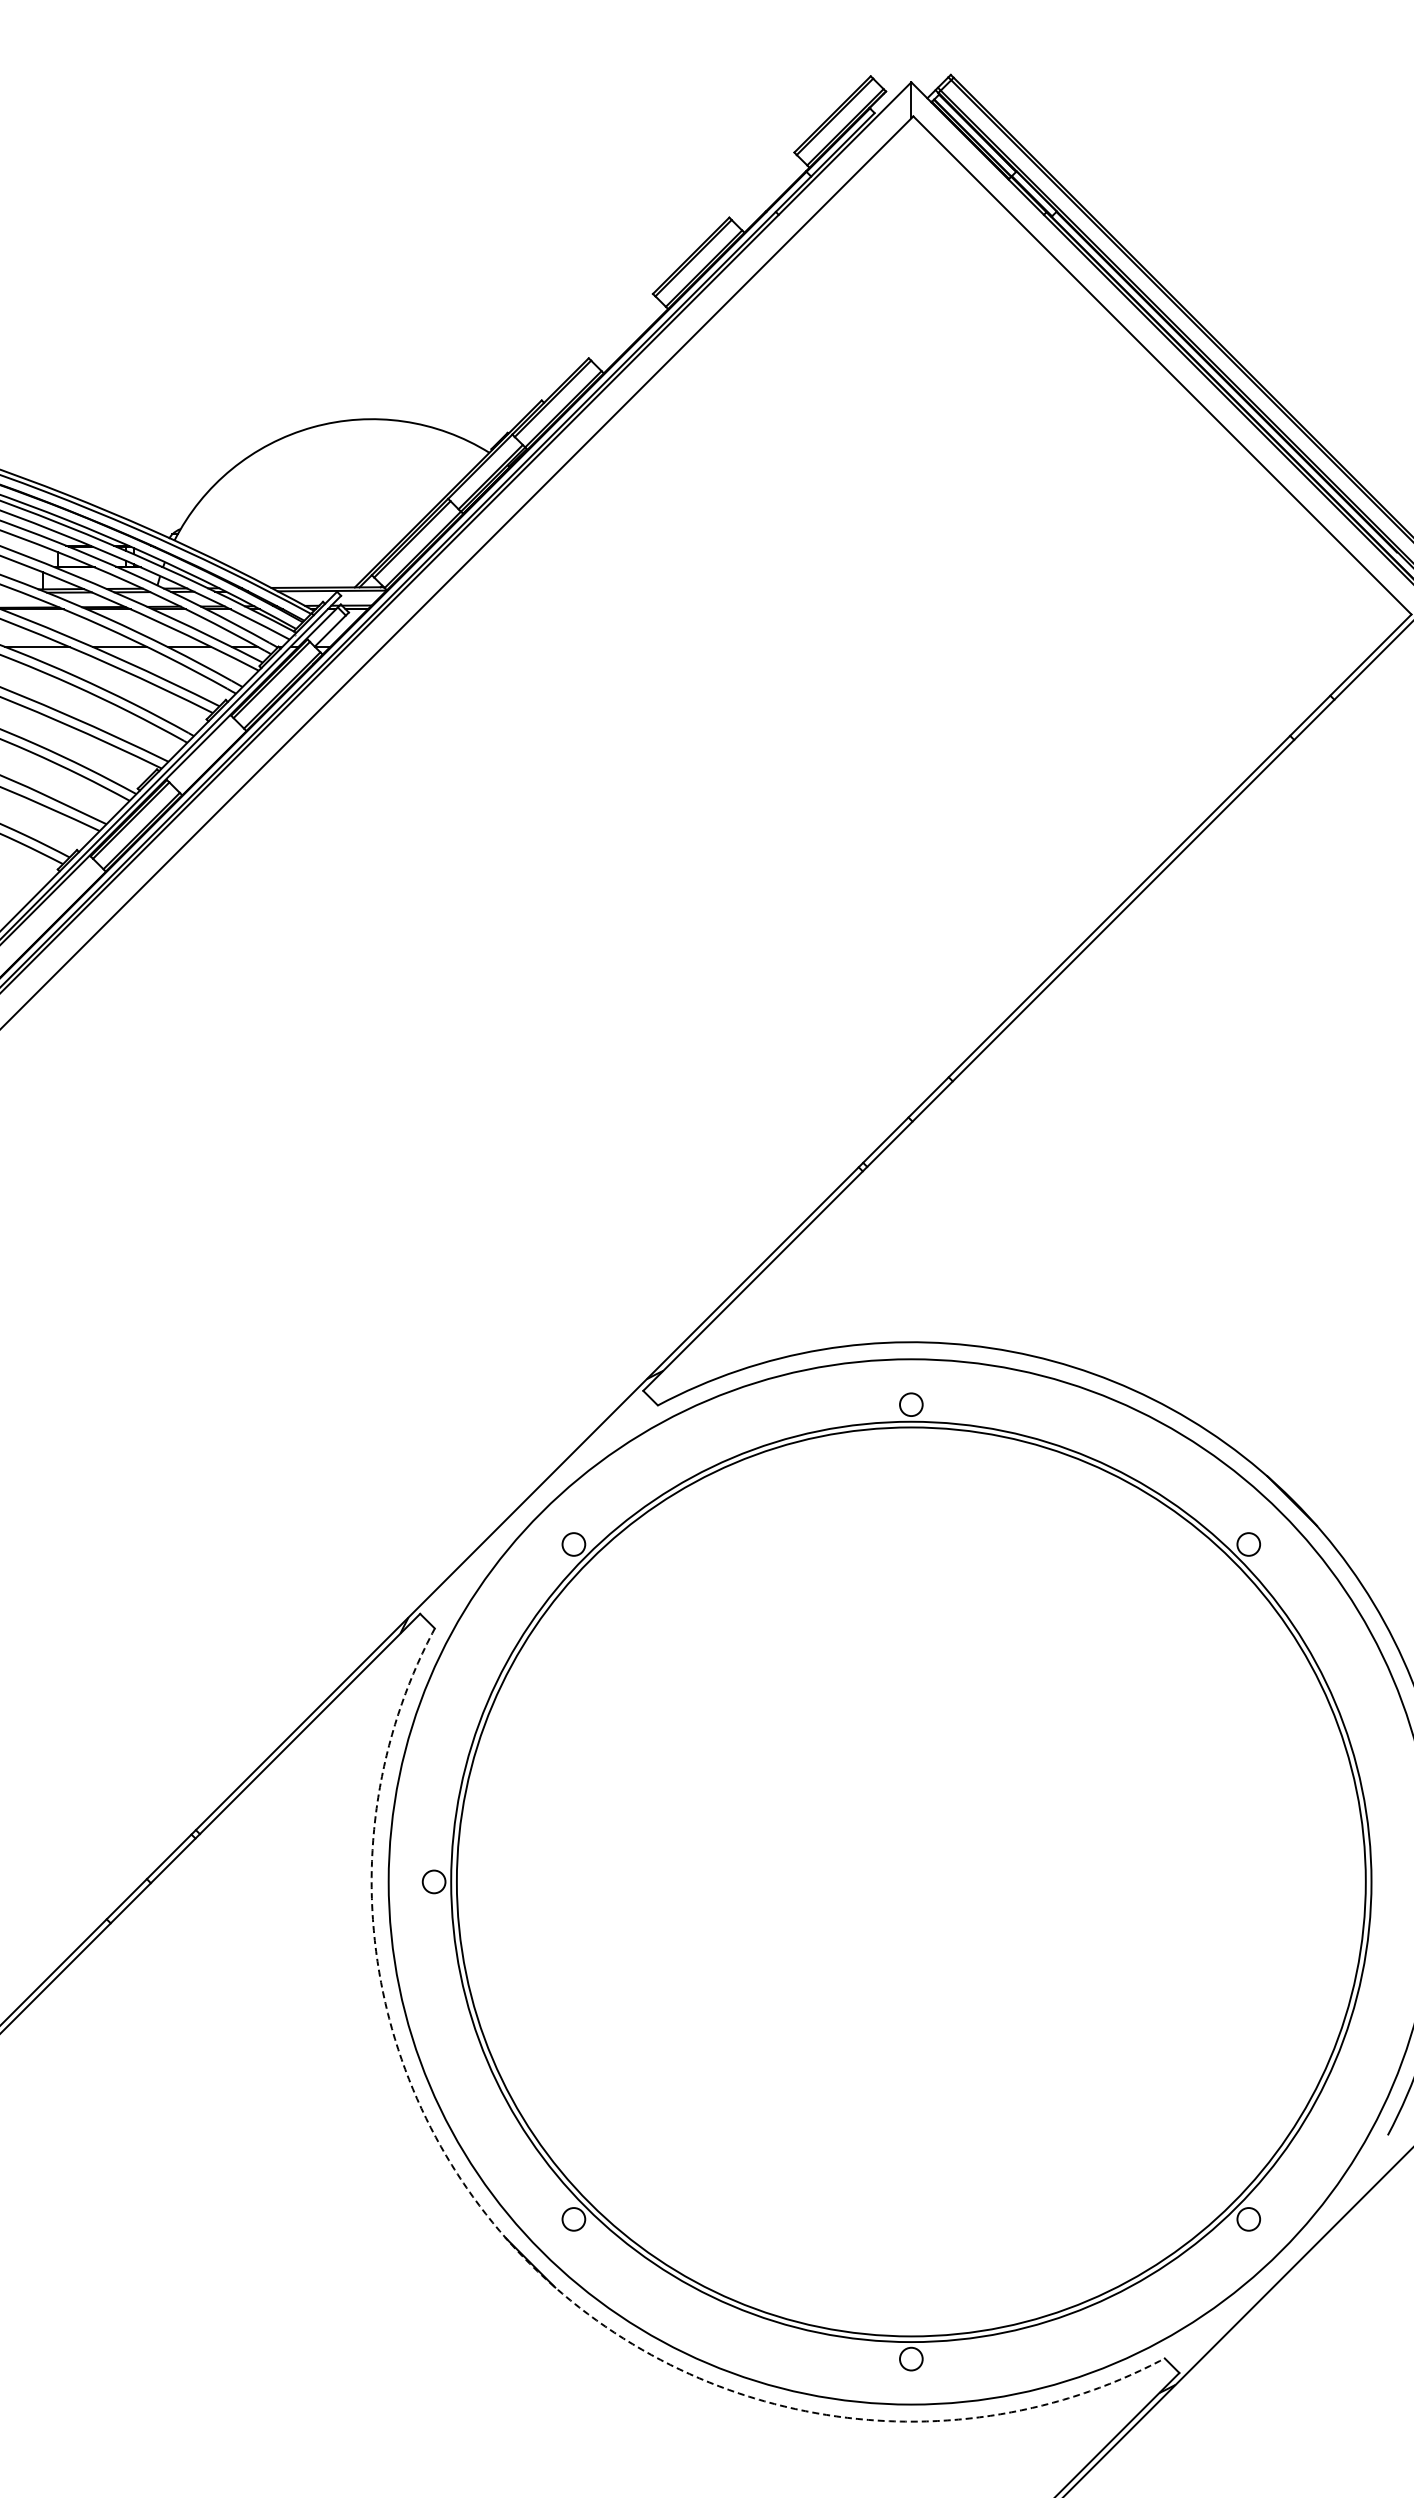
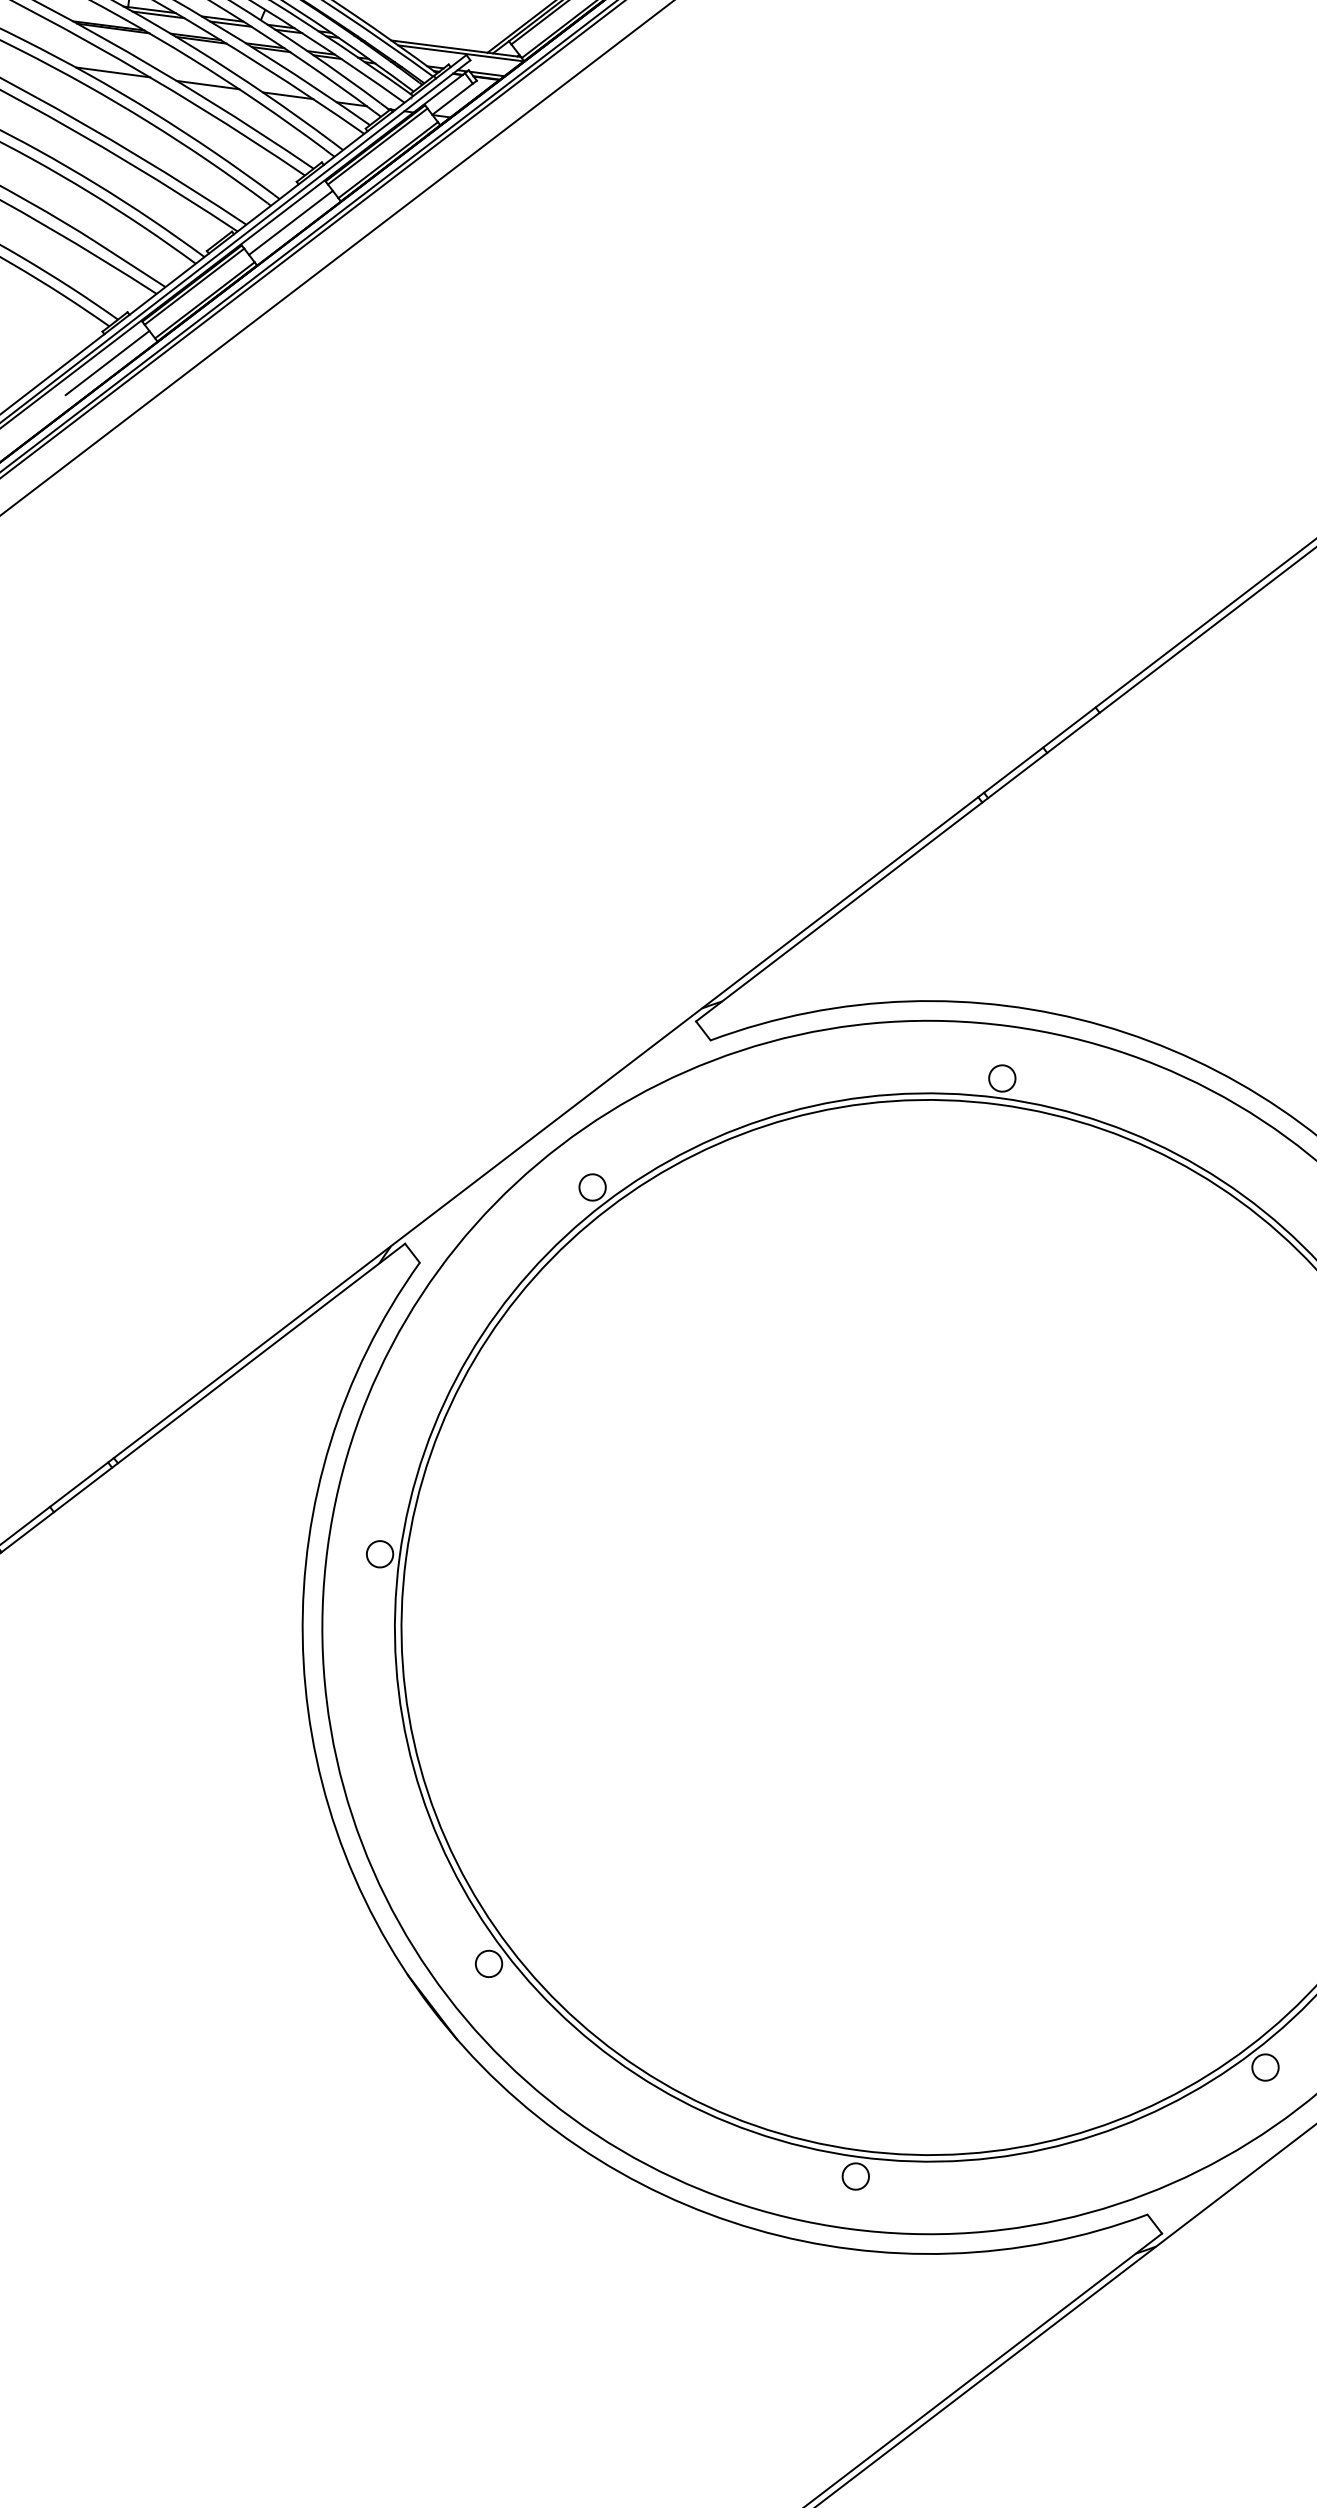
line: (206, 755) -> (291, 223), added
line: (65, 895) -> (107, 362), added
arc: (529, 2263) -> (431, 2007), dashed -> solid

